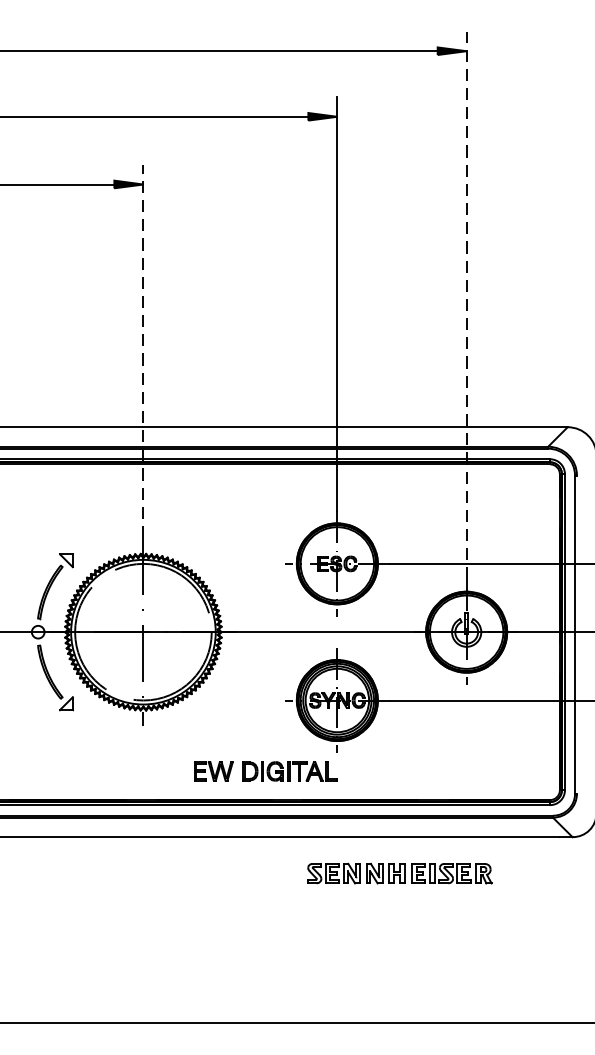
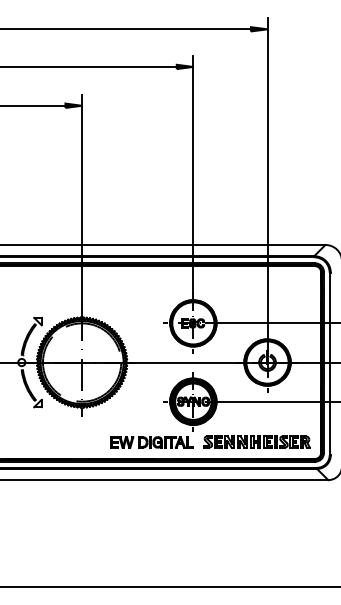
line: (466, 304) -> (267, 174), dashed -> solid
line: (144, 351) -> (82, 201), dashed -> solid
part: (398, 872) -> (256, 441), moved

